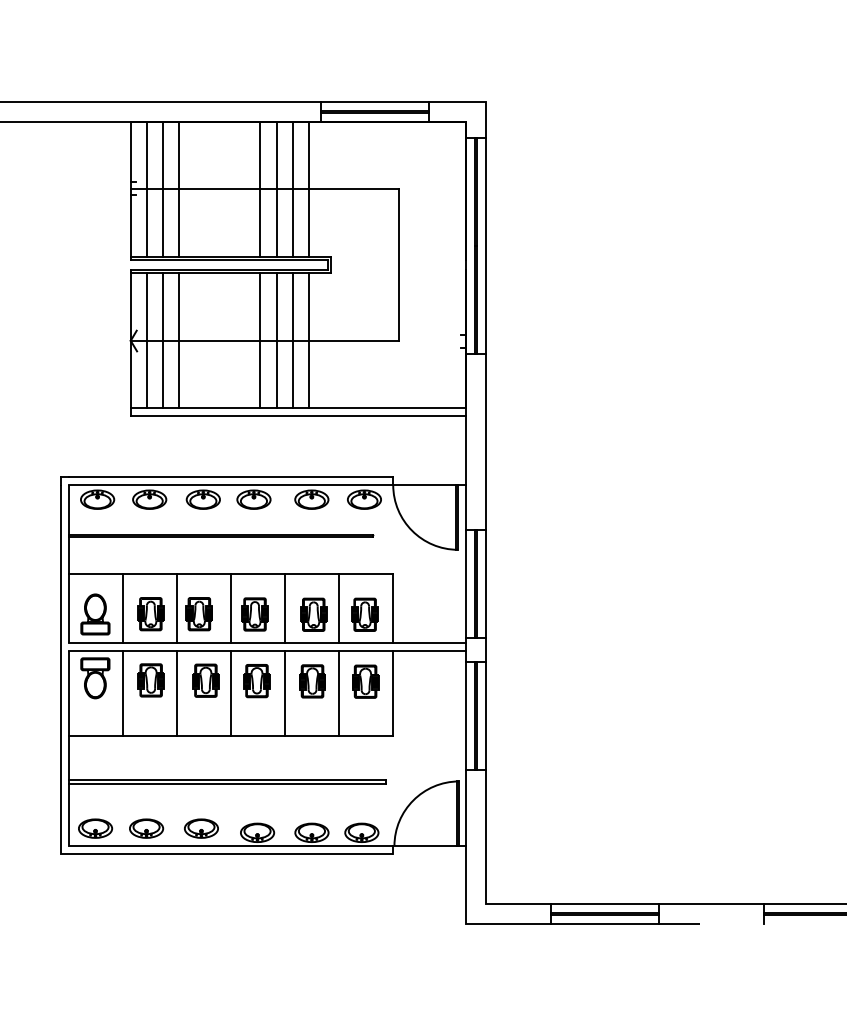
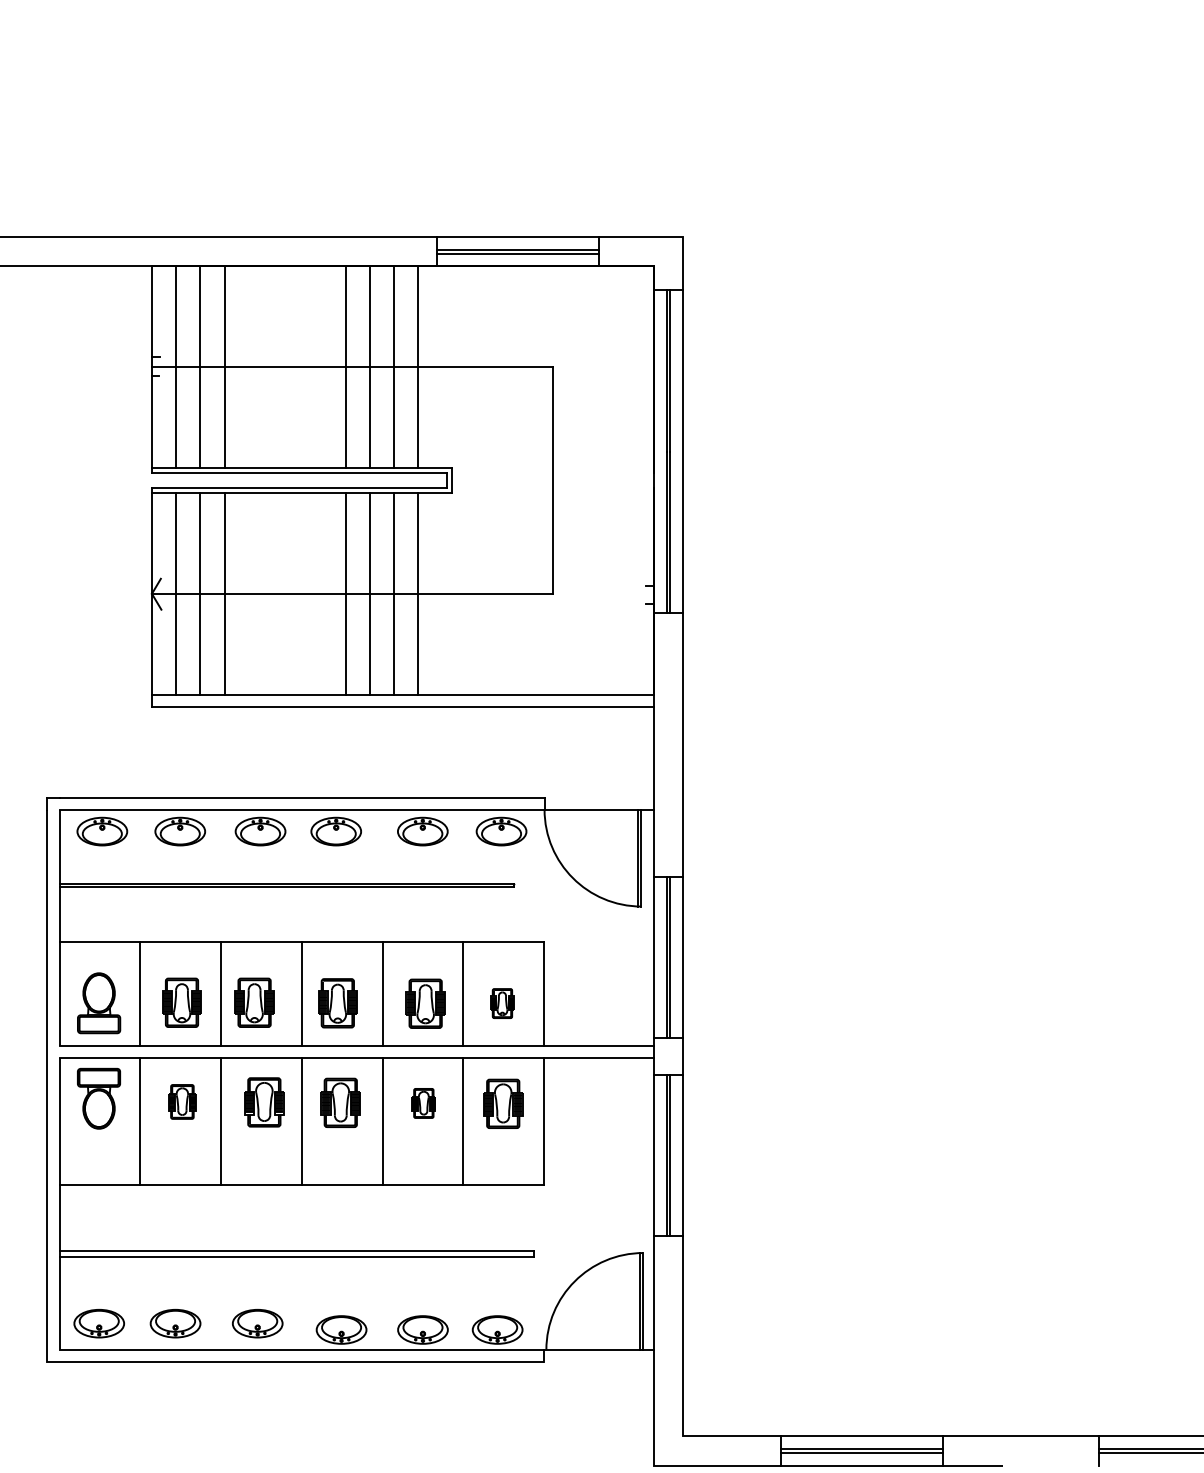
part: (364, 614) -> (501, 1003), size x0.6
part: (150, 680) -> (181, 1102), size x0.7
part: (312, 681) -> (423, 1103), size x0.6

